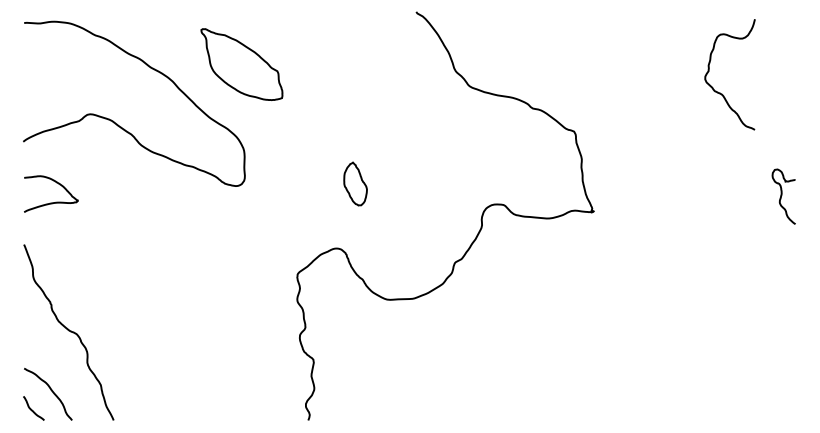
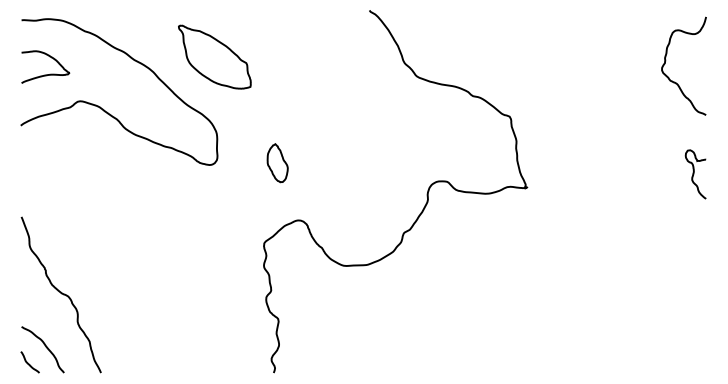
curve: (710, 68) -> (666, 60), moved
part: (355, 184) -> (277, 163), moved
curve: (51, 202) -> (45, 74), moved

